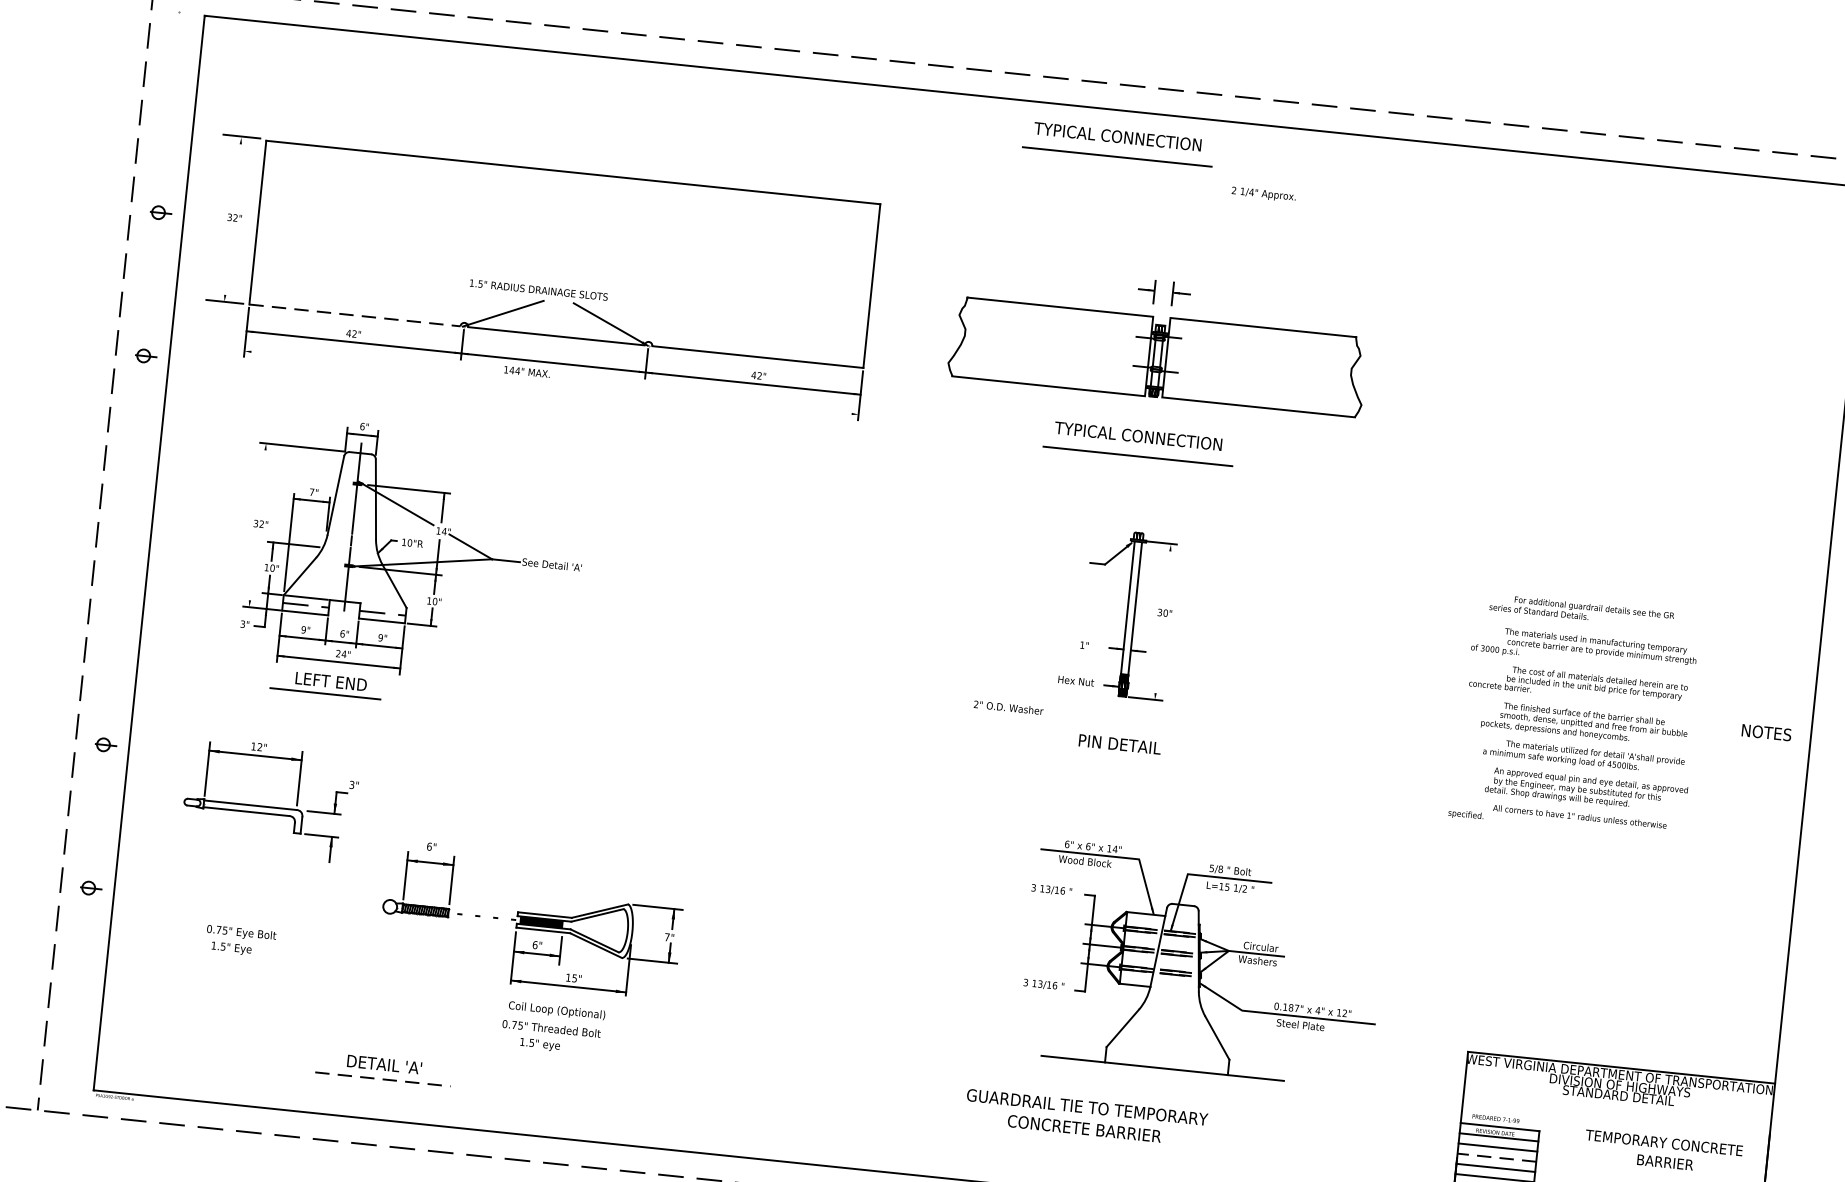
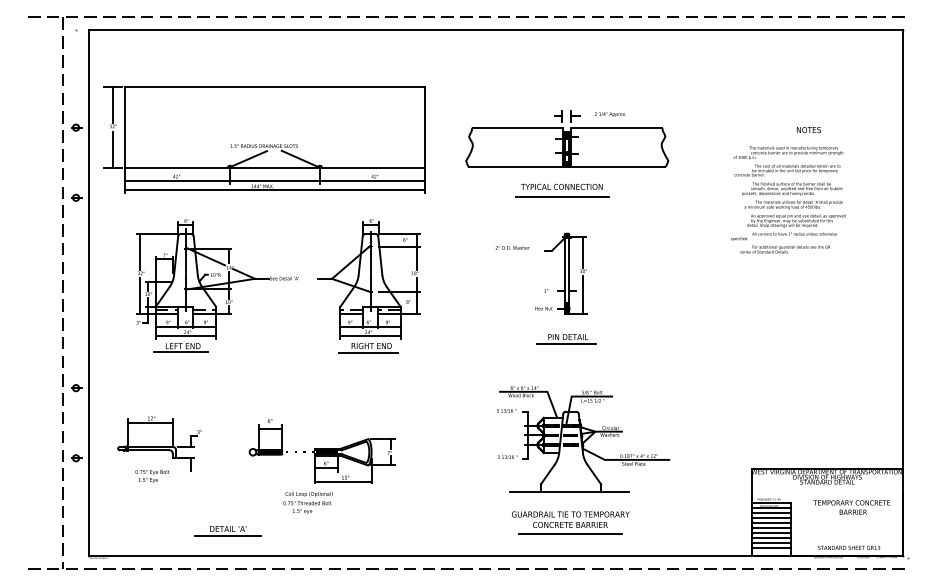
part: (1118, 144) -> (537, 46), removed
line: (237, 175) -> (112, 105), added
text: (1263, 194) -> (610, 114), moved
line: (228, 264) -> (112, 149), added
line: (355, 315) -> (176, 167), dashed -> solid
line: (550, 382) -> (274, 190), added
line: (261, 479) -> (139, 251), added
line: (252, 568) -> (139, 295), added
line: (1168, 574) -> (583, 252), added
part: (722, 598) -> (368, 286), added
line: (1159, 660) -> (583, 294), added
text: (1008, 706) -> (512, 247), moved
text: (1575, 732) -> (788, 193), moved
text: (1765, 733) -> (808, 130), moved
line: (1114, 759) -> (566, 344), added
part: (270, 799) -> (159, 443), moved
part: (530, 919) -> (321, 451), moved
part: (1202, 964) -> (583, 439), moved
line: (383, 1080) -> (228, 536), dashed -> solid
line: (1082, 1146) -> (570, 533), added
line: (1496, 1157) -> (771, 518), dashed -> solid

